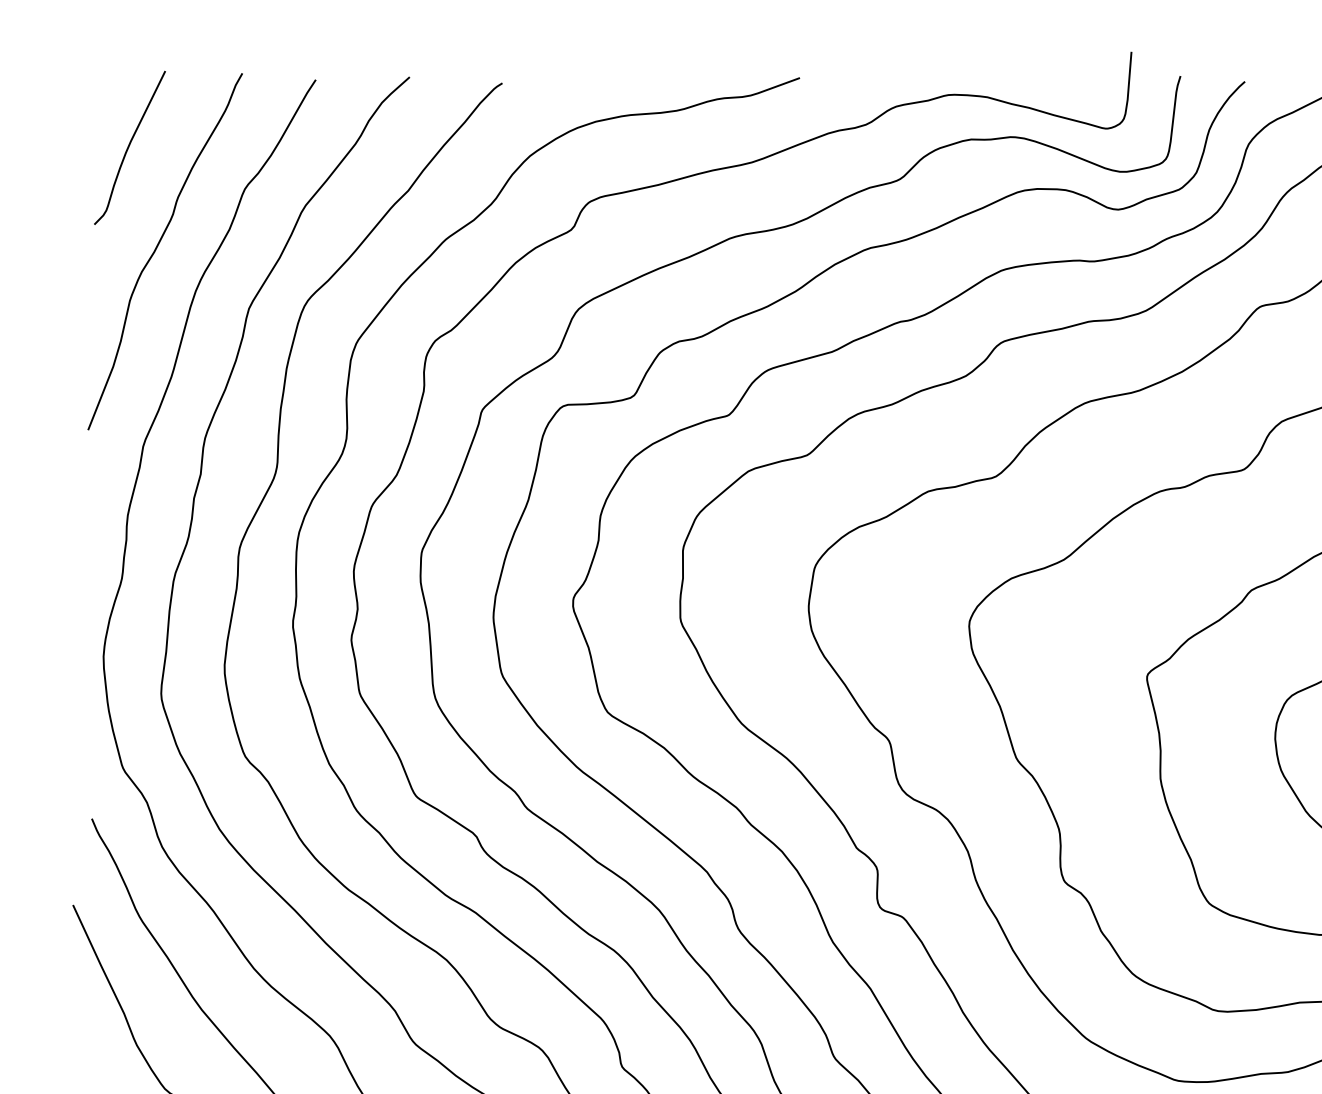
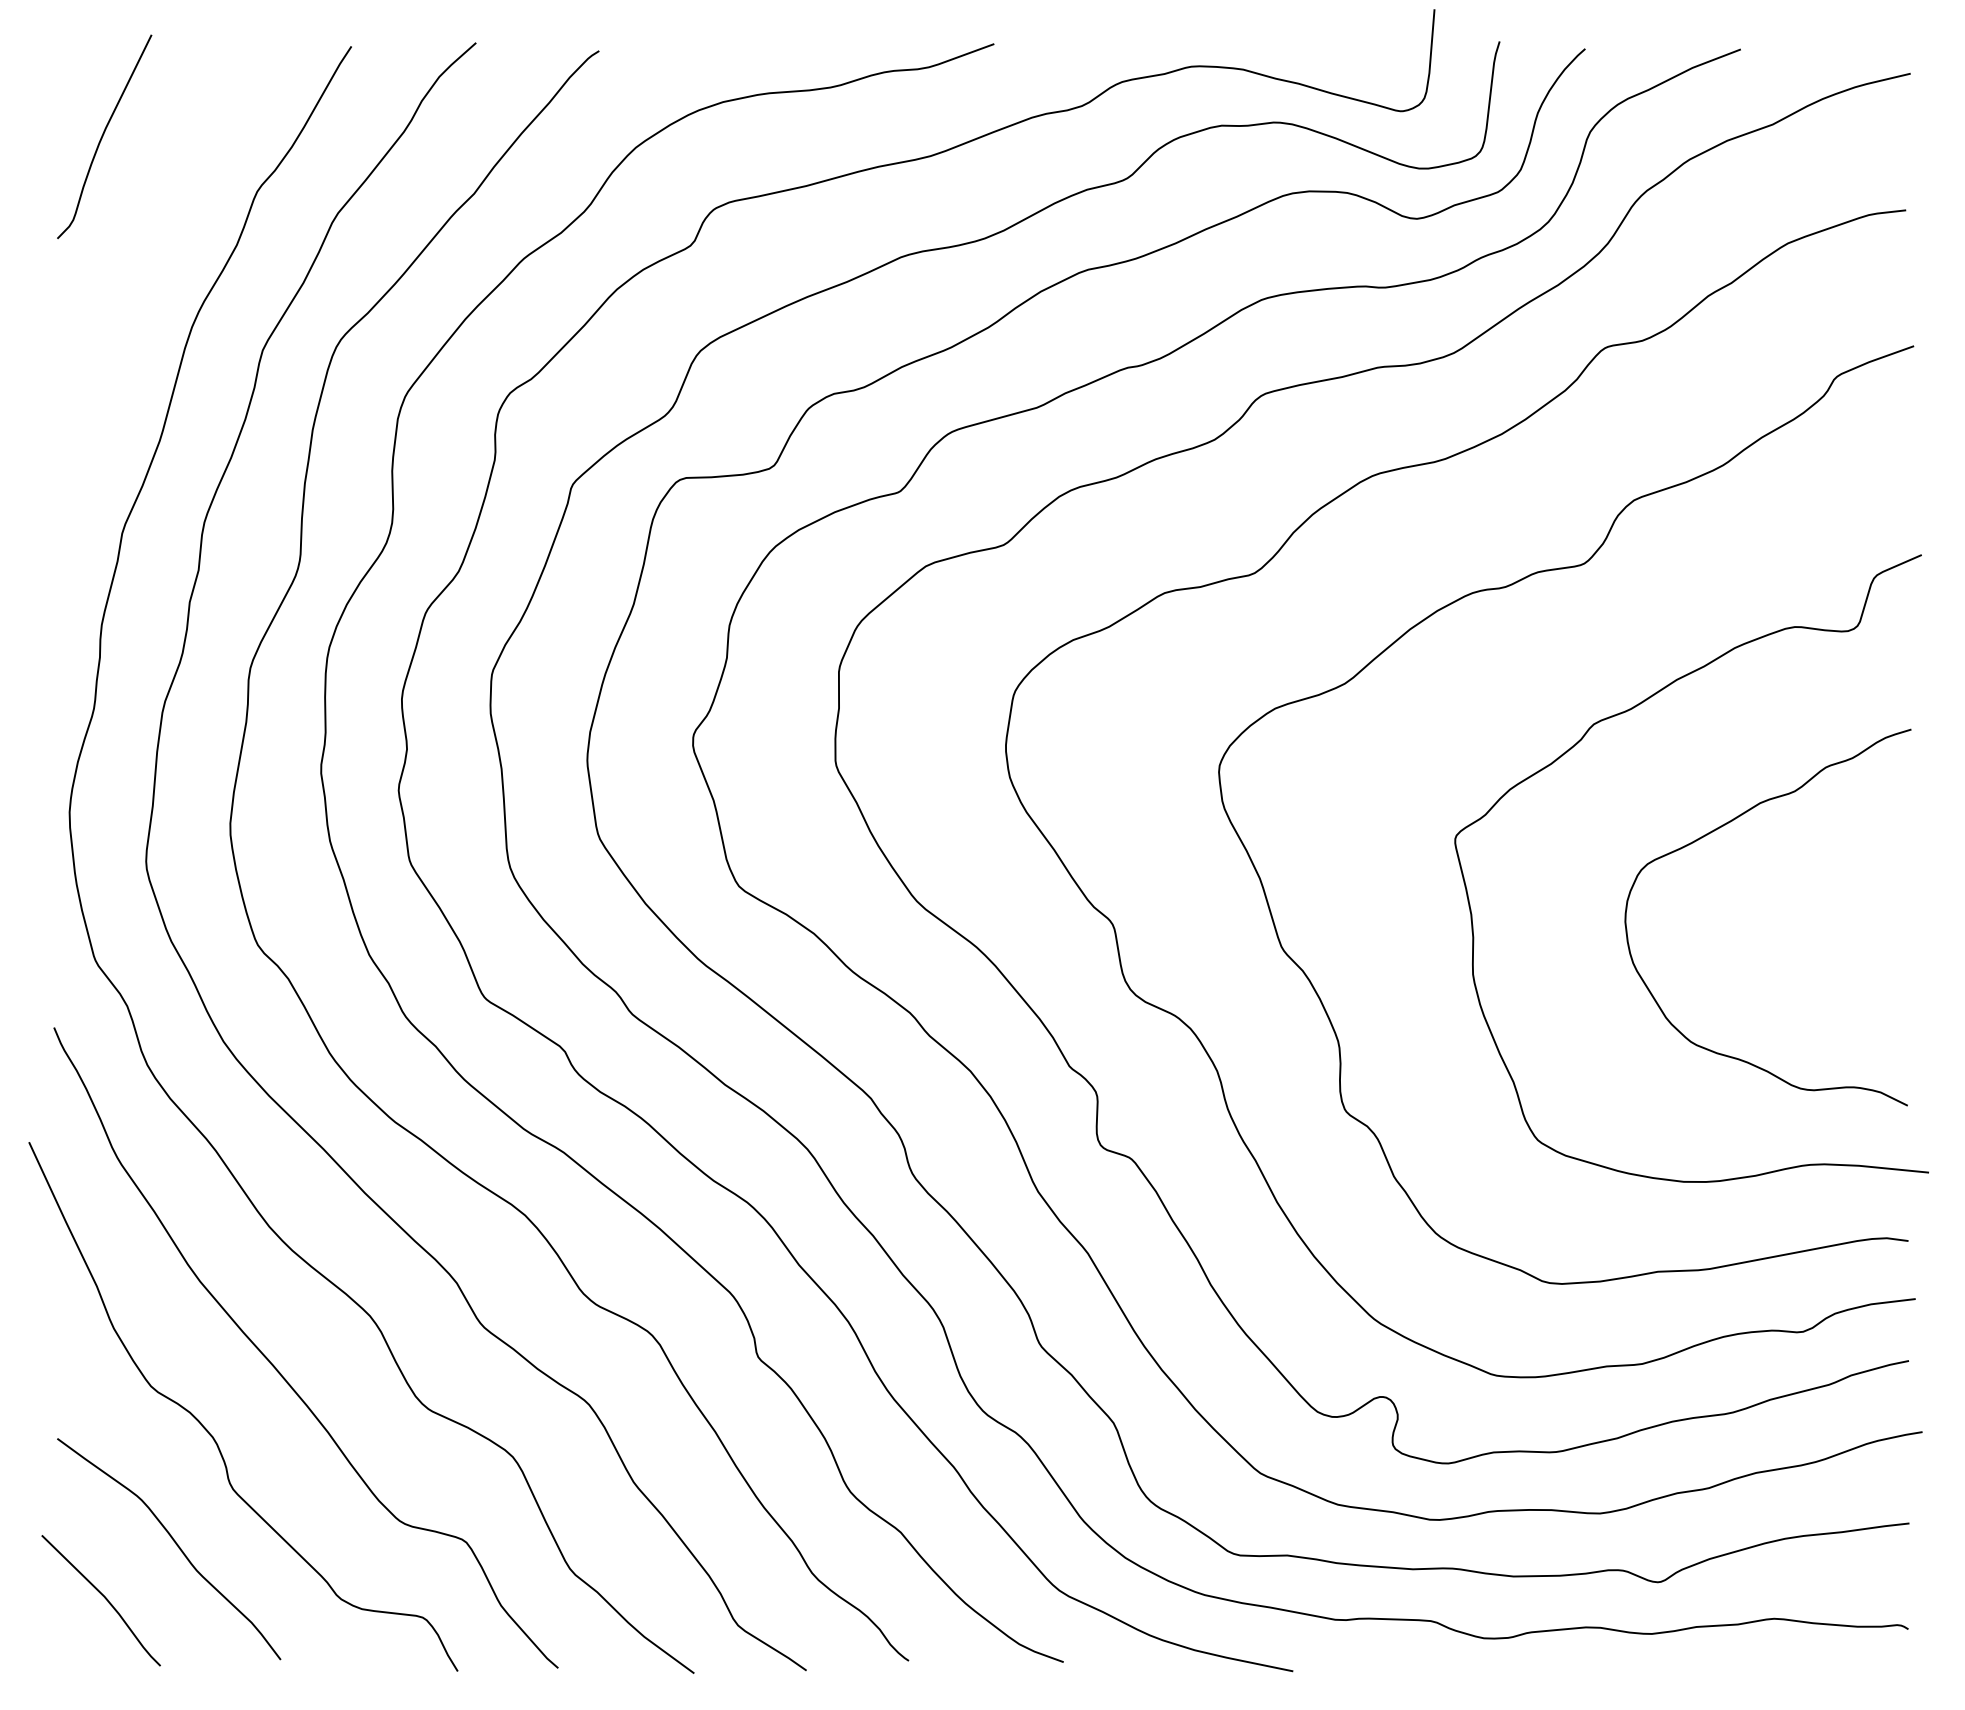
curve: (157, 247) -> (141, 268), removed

